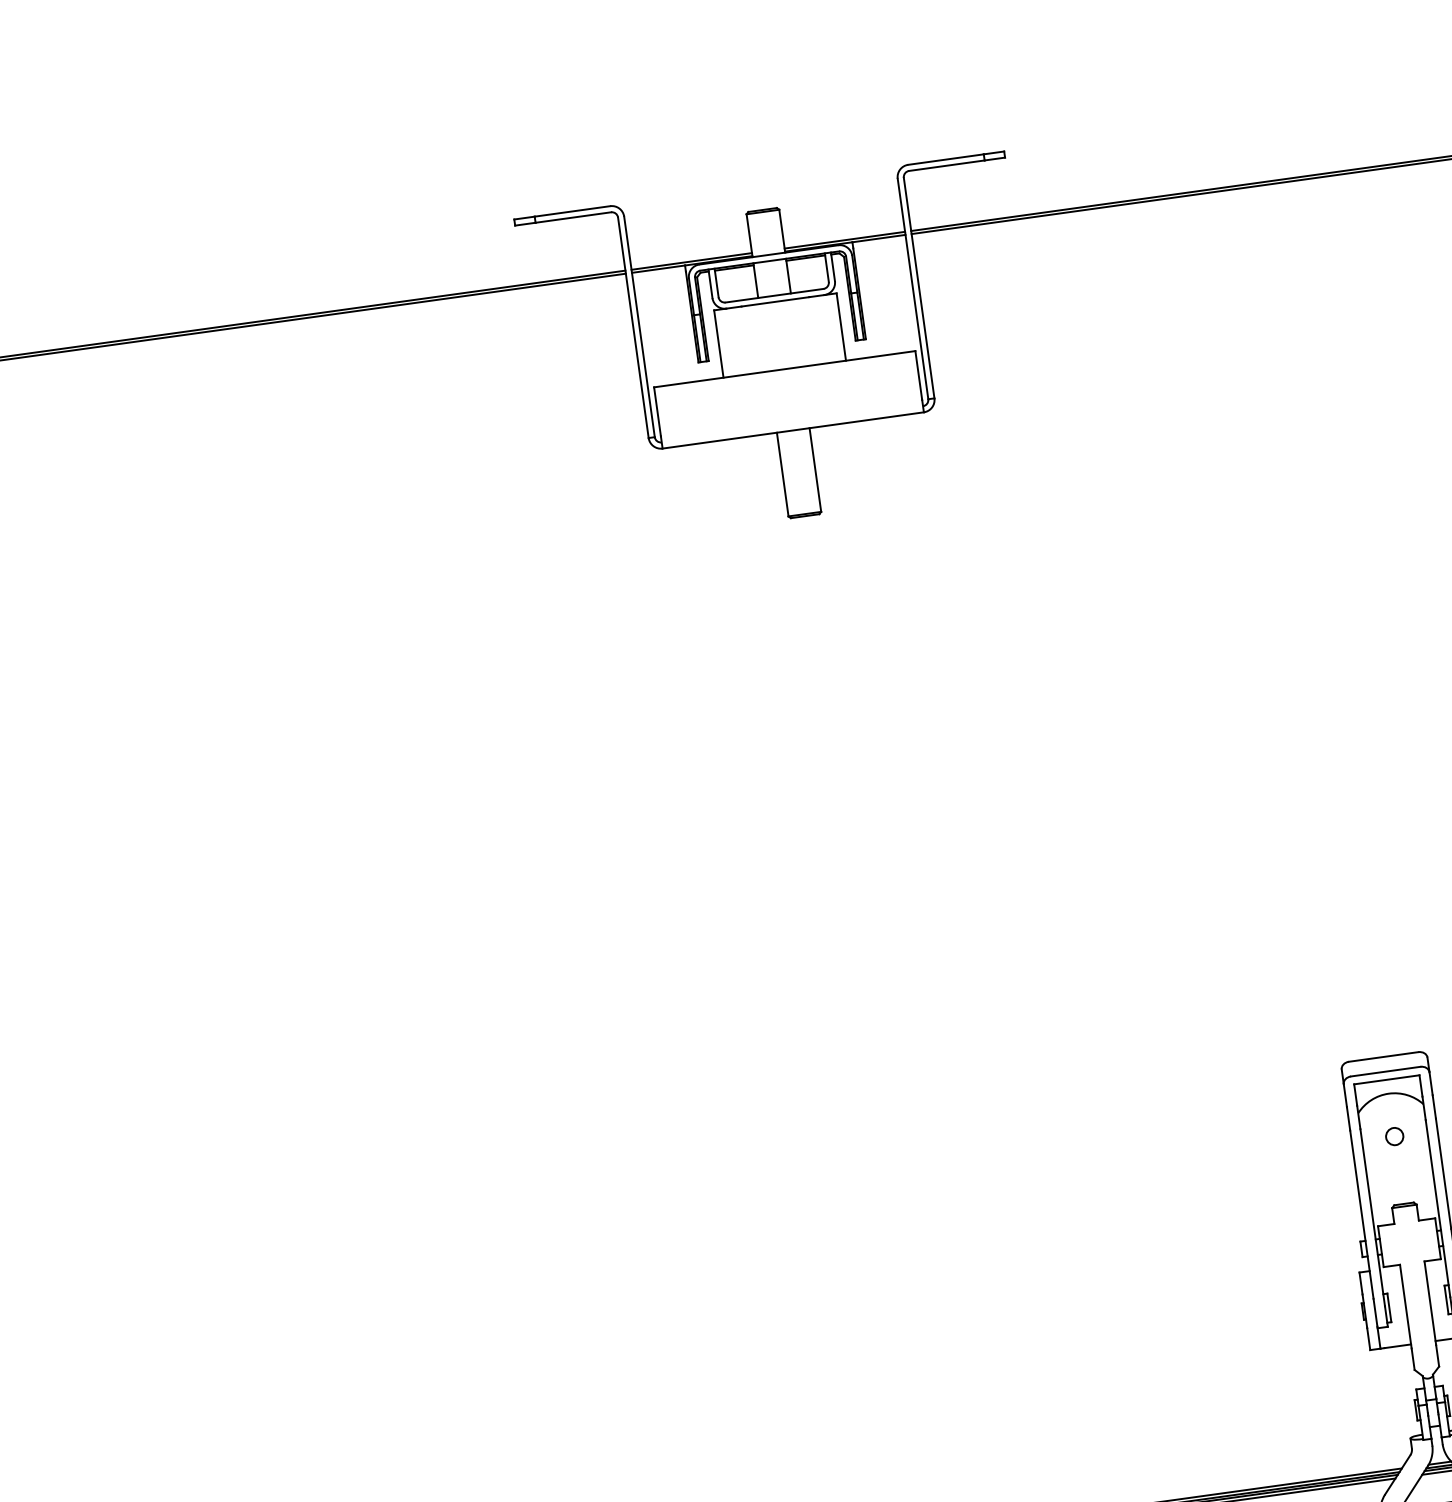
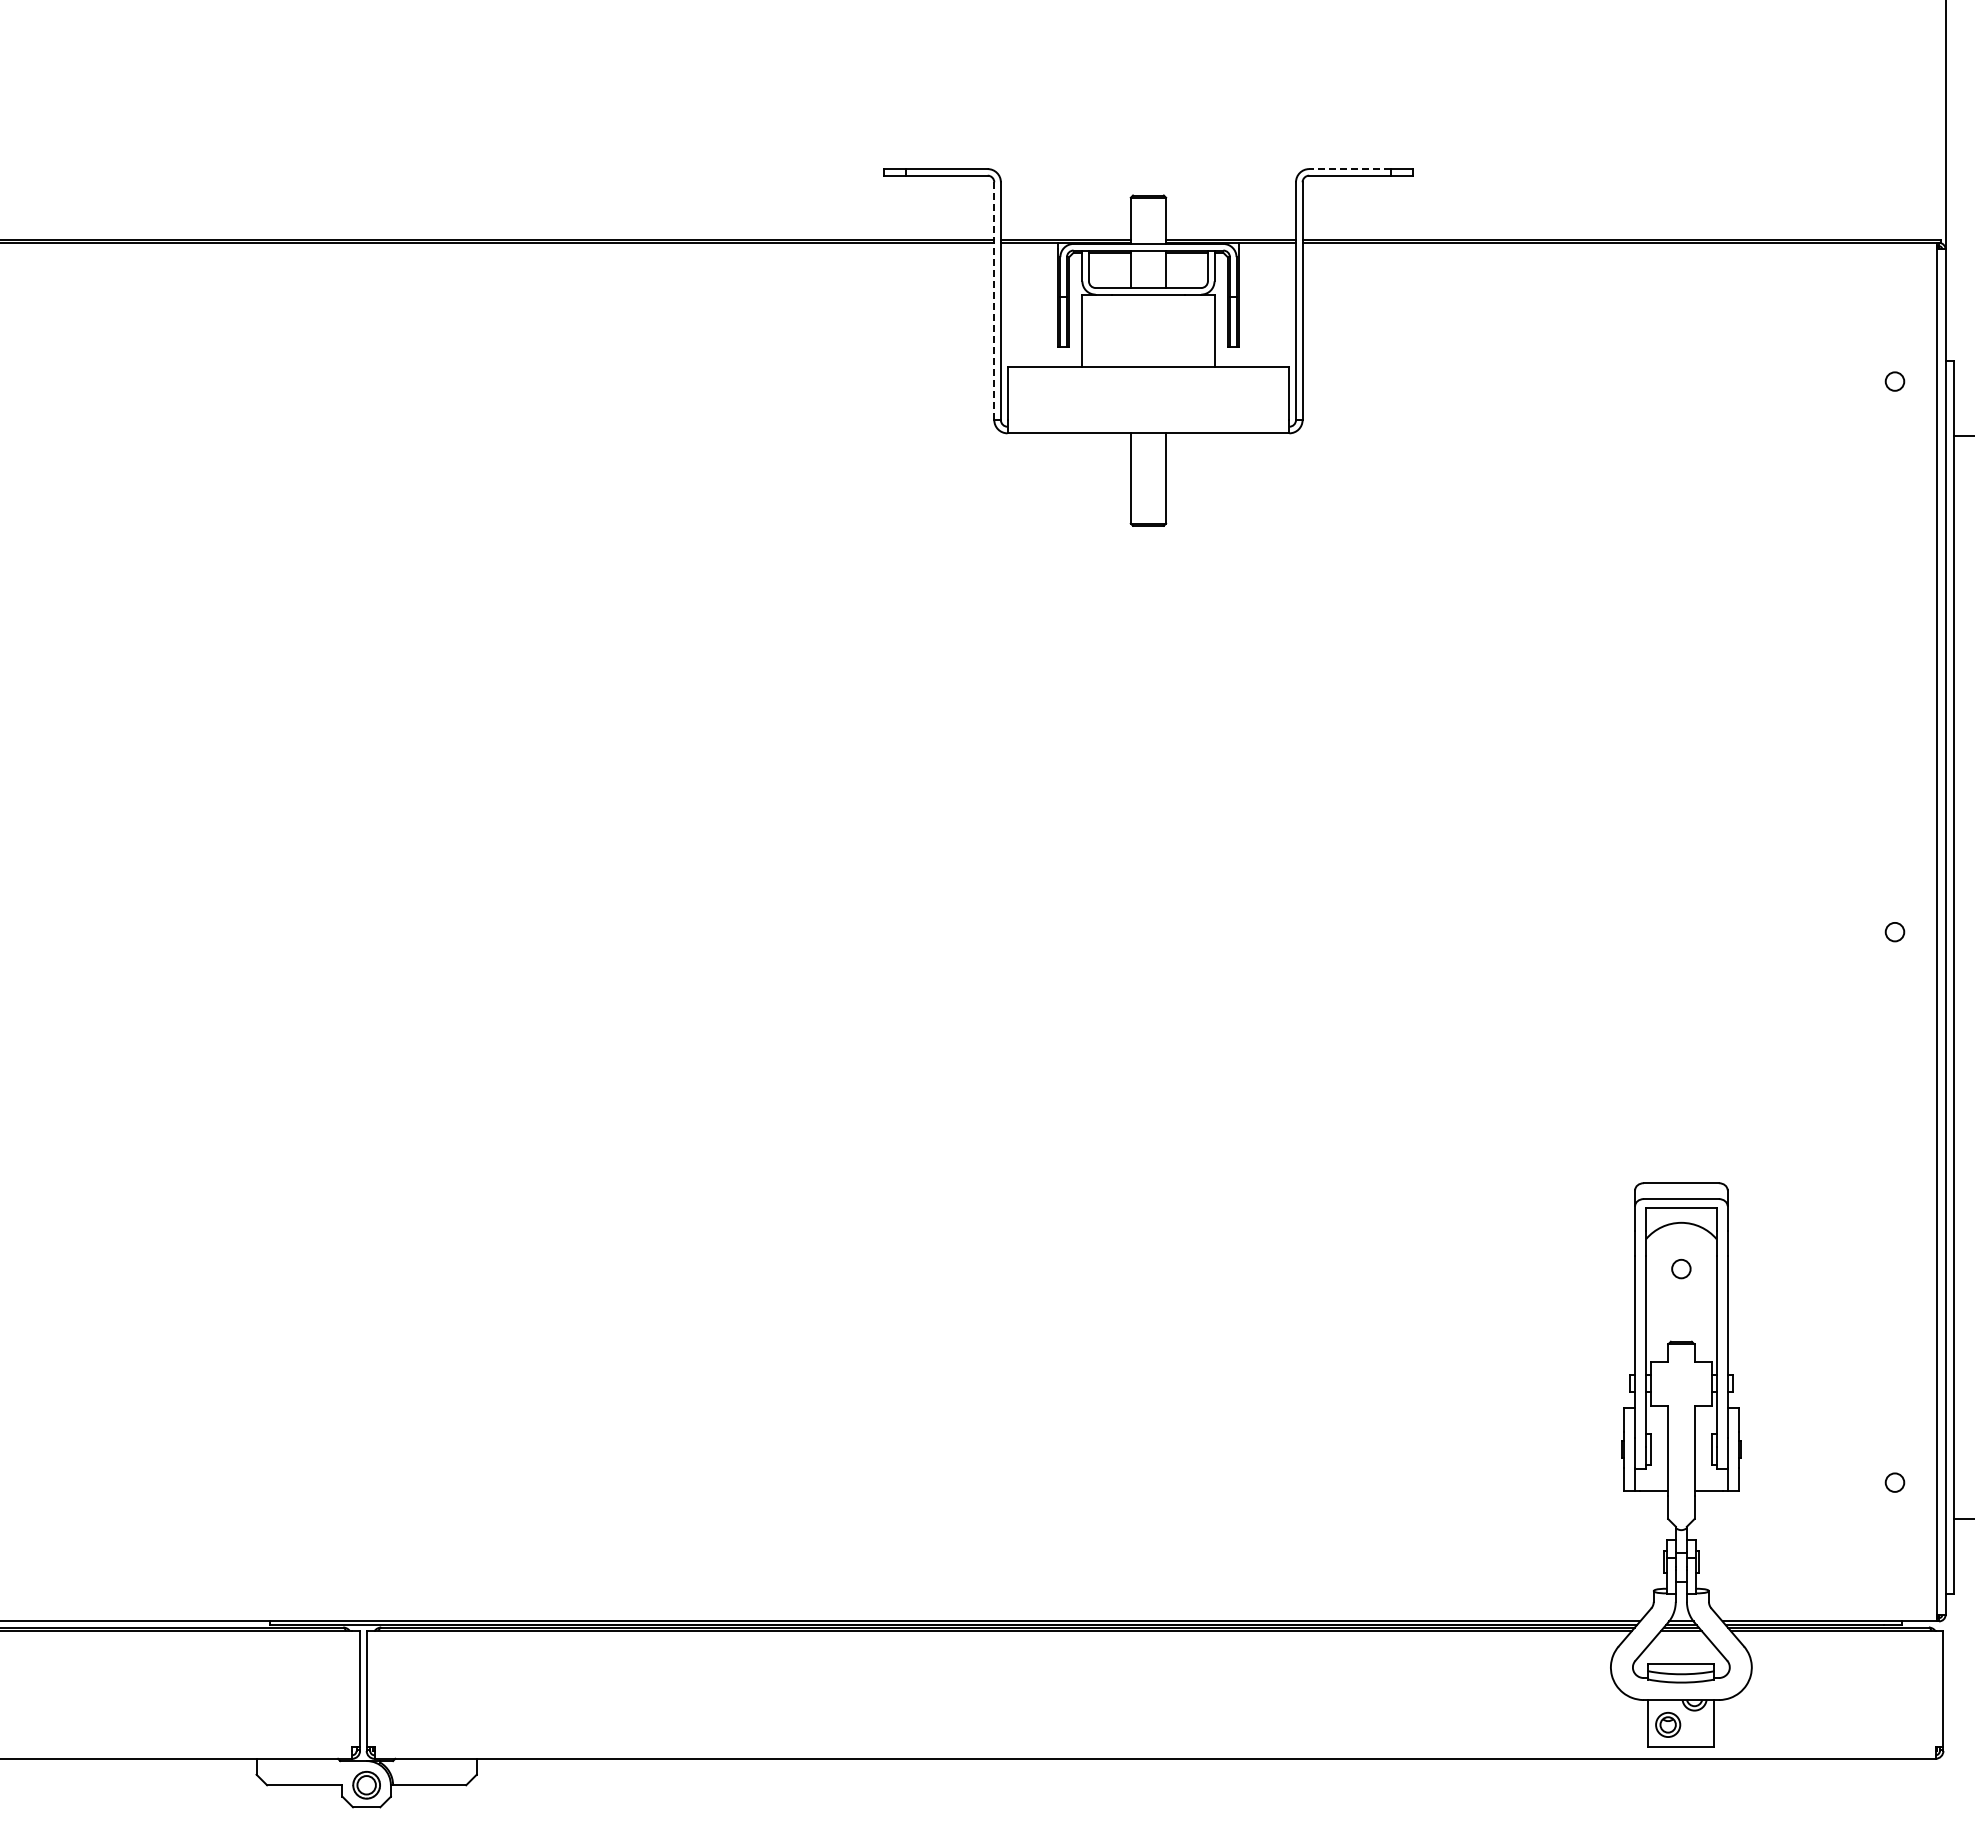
line: (945, 160) -> (1349, 169), solid -> dashed
line: (633, 328) -> (994, 301), solid -> dashed

